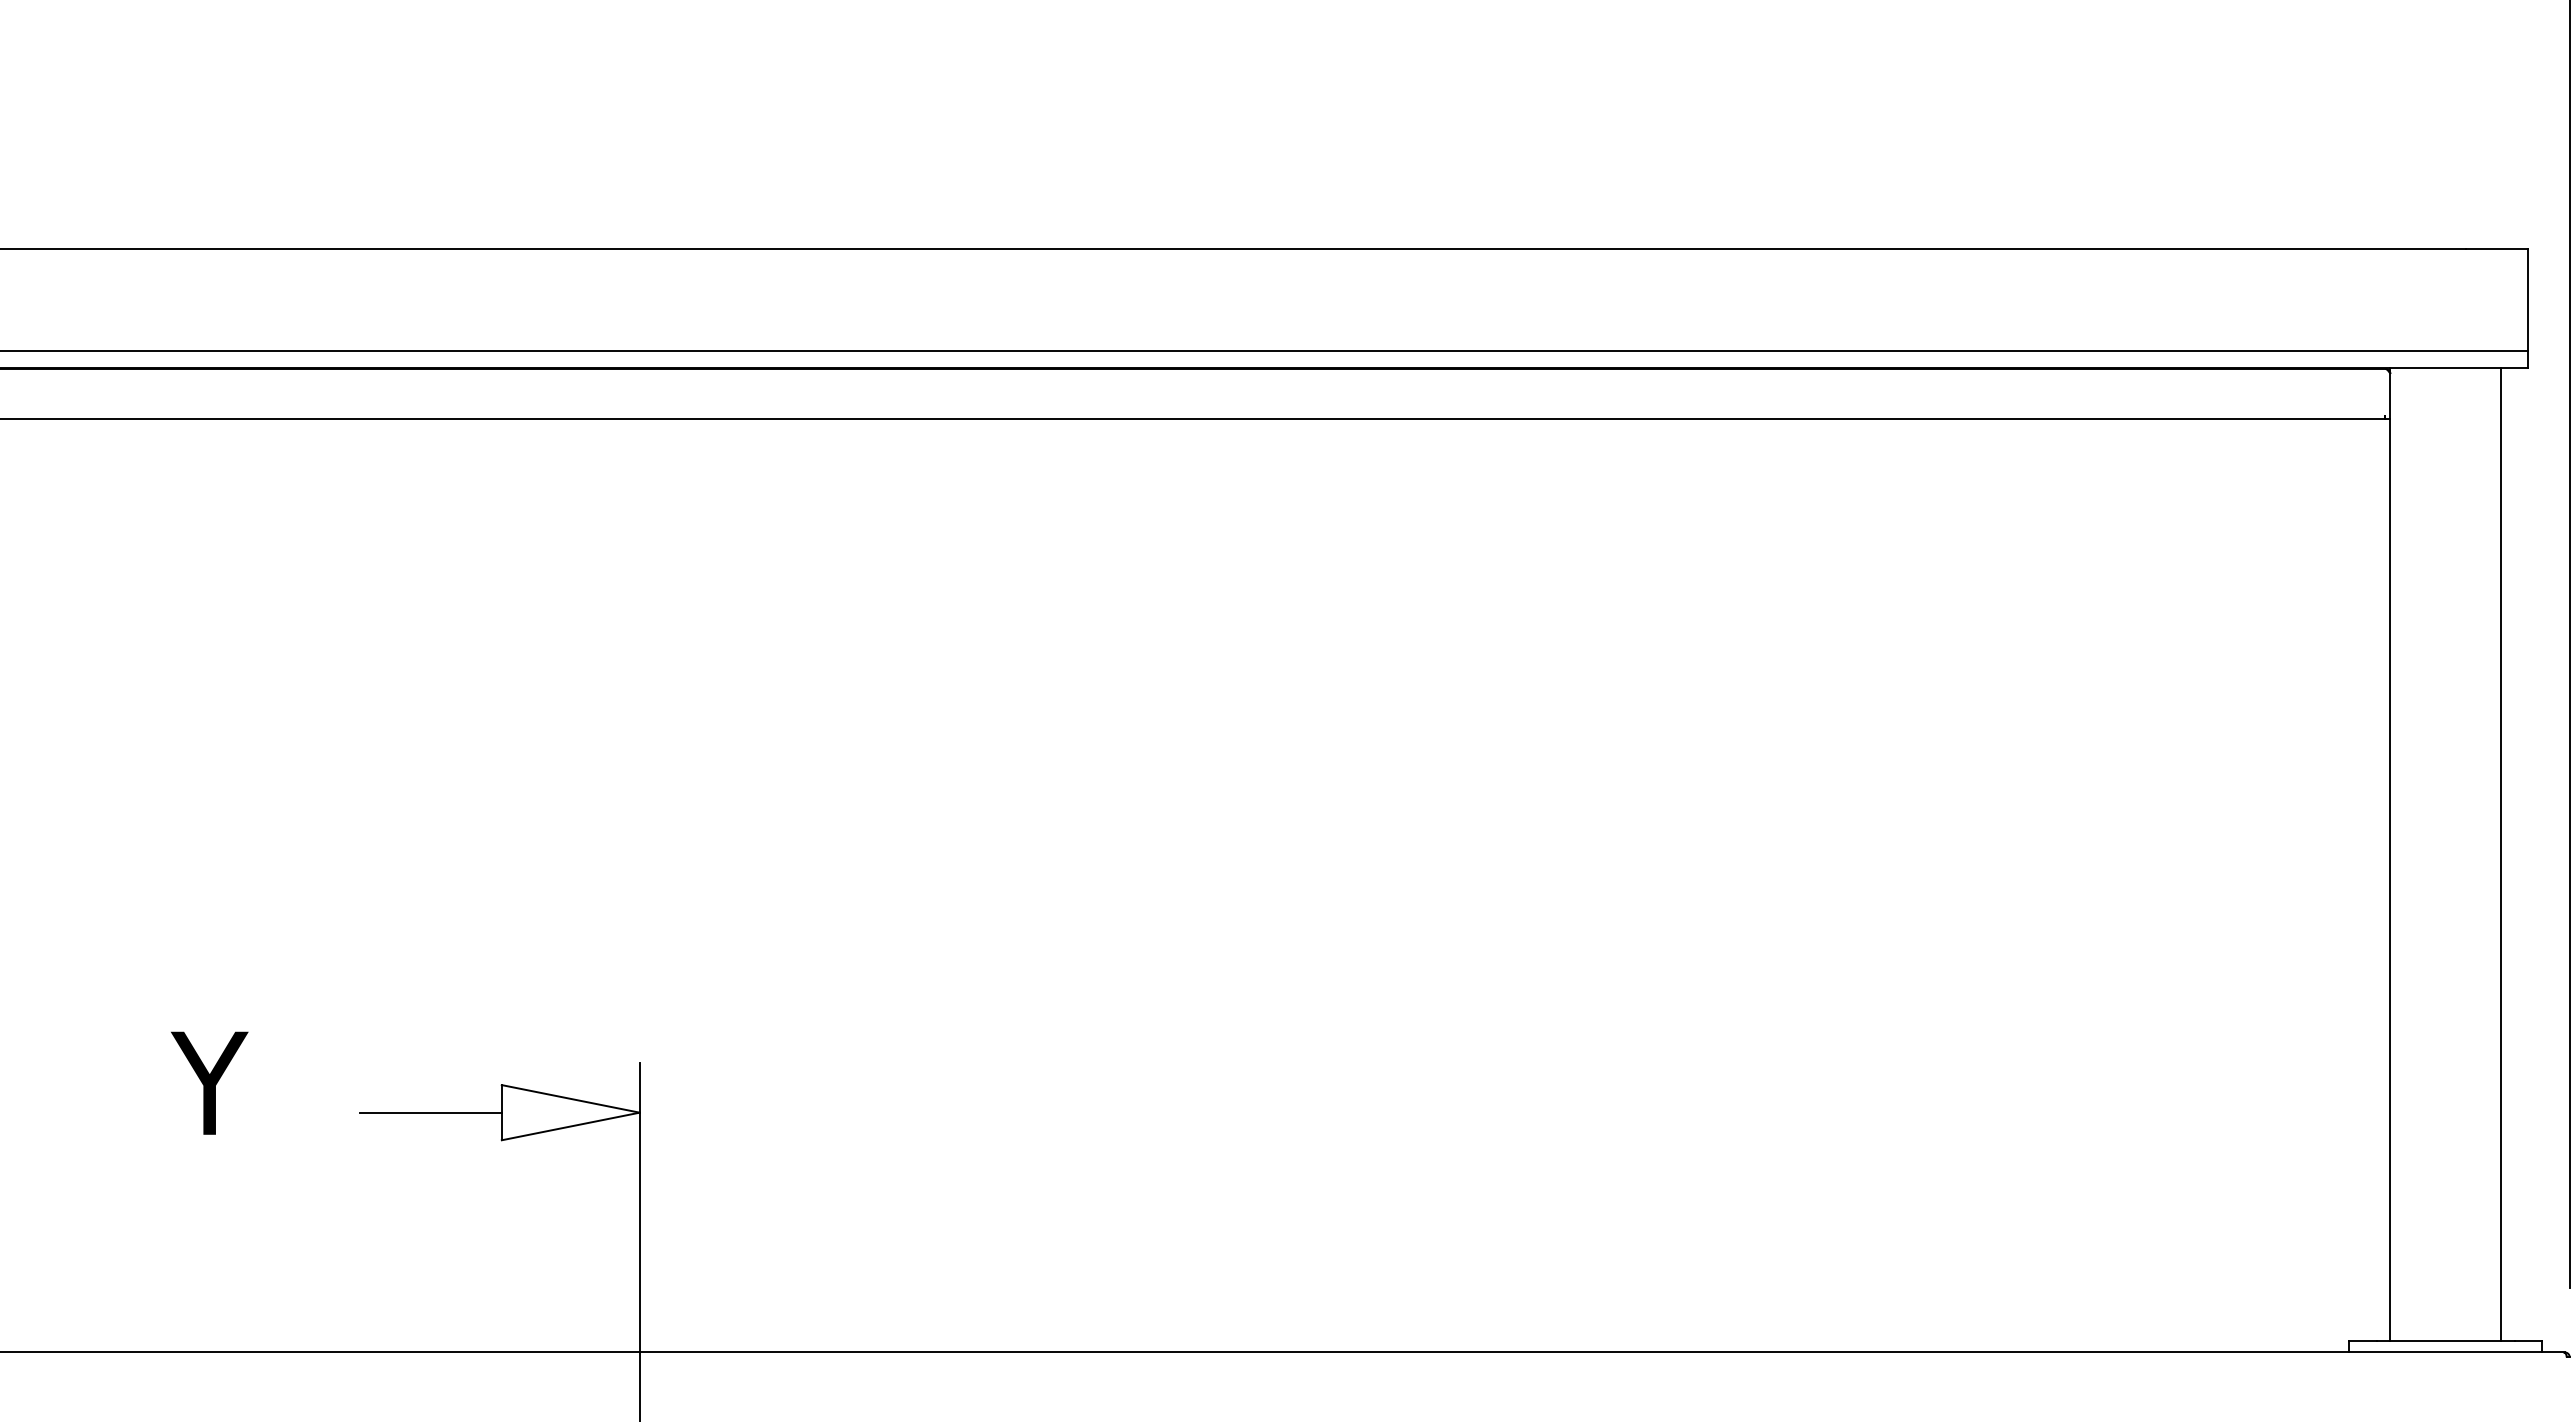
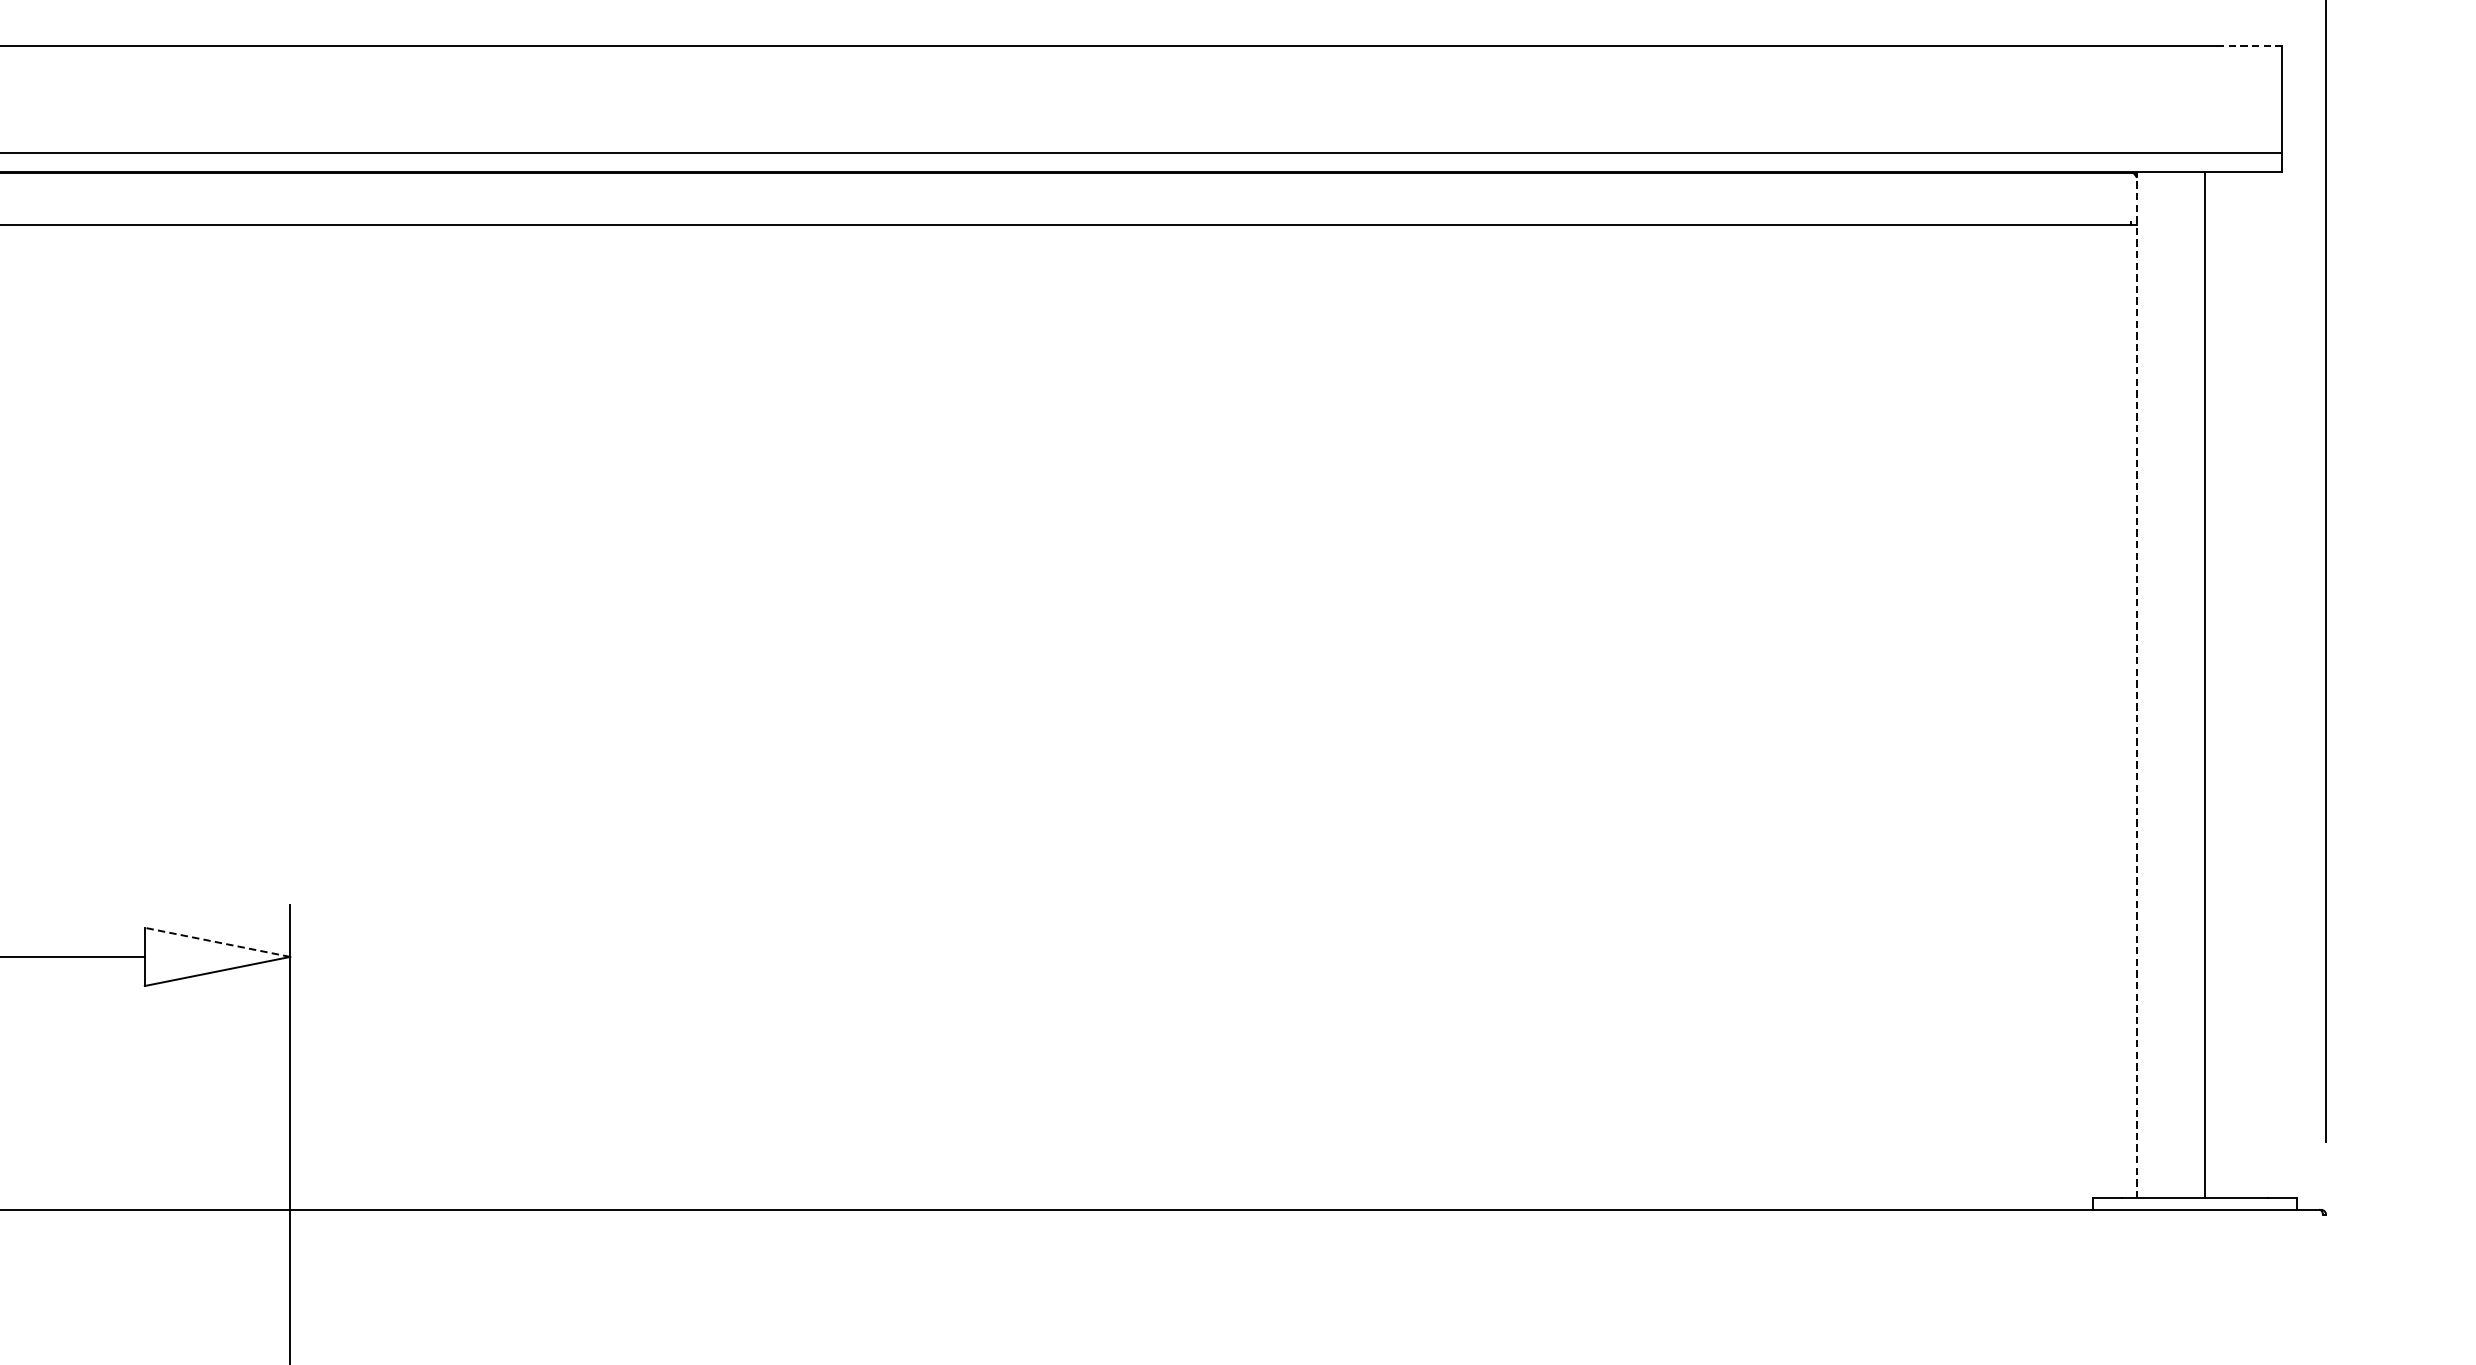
line: (2496, 249) -> (2248, 46), solid -> dashed
line: (2390, 854) -> (2137, 684), solid -> dashed
line: (2500, 854) -> (2204, 684), moved
line: (570, 1098) -> (217, 941), solid -> dashed

